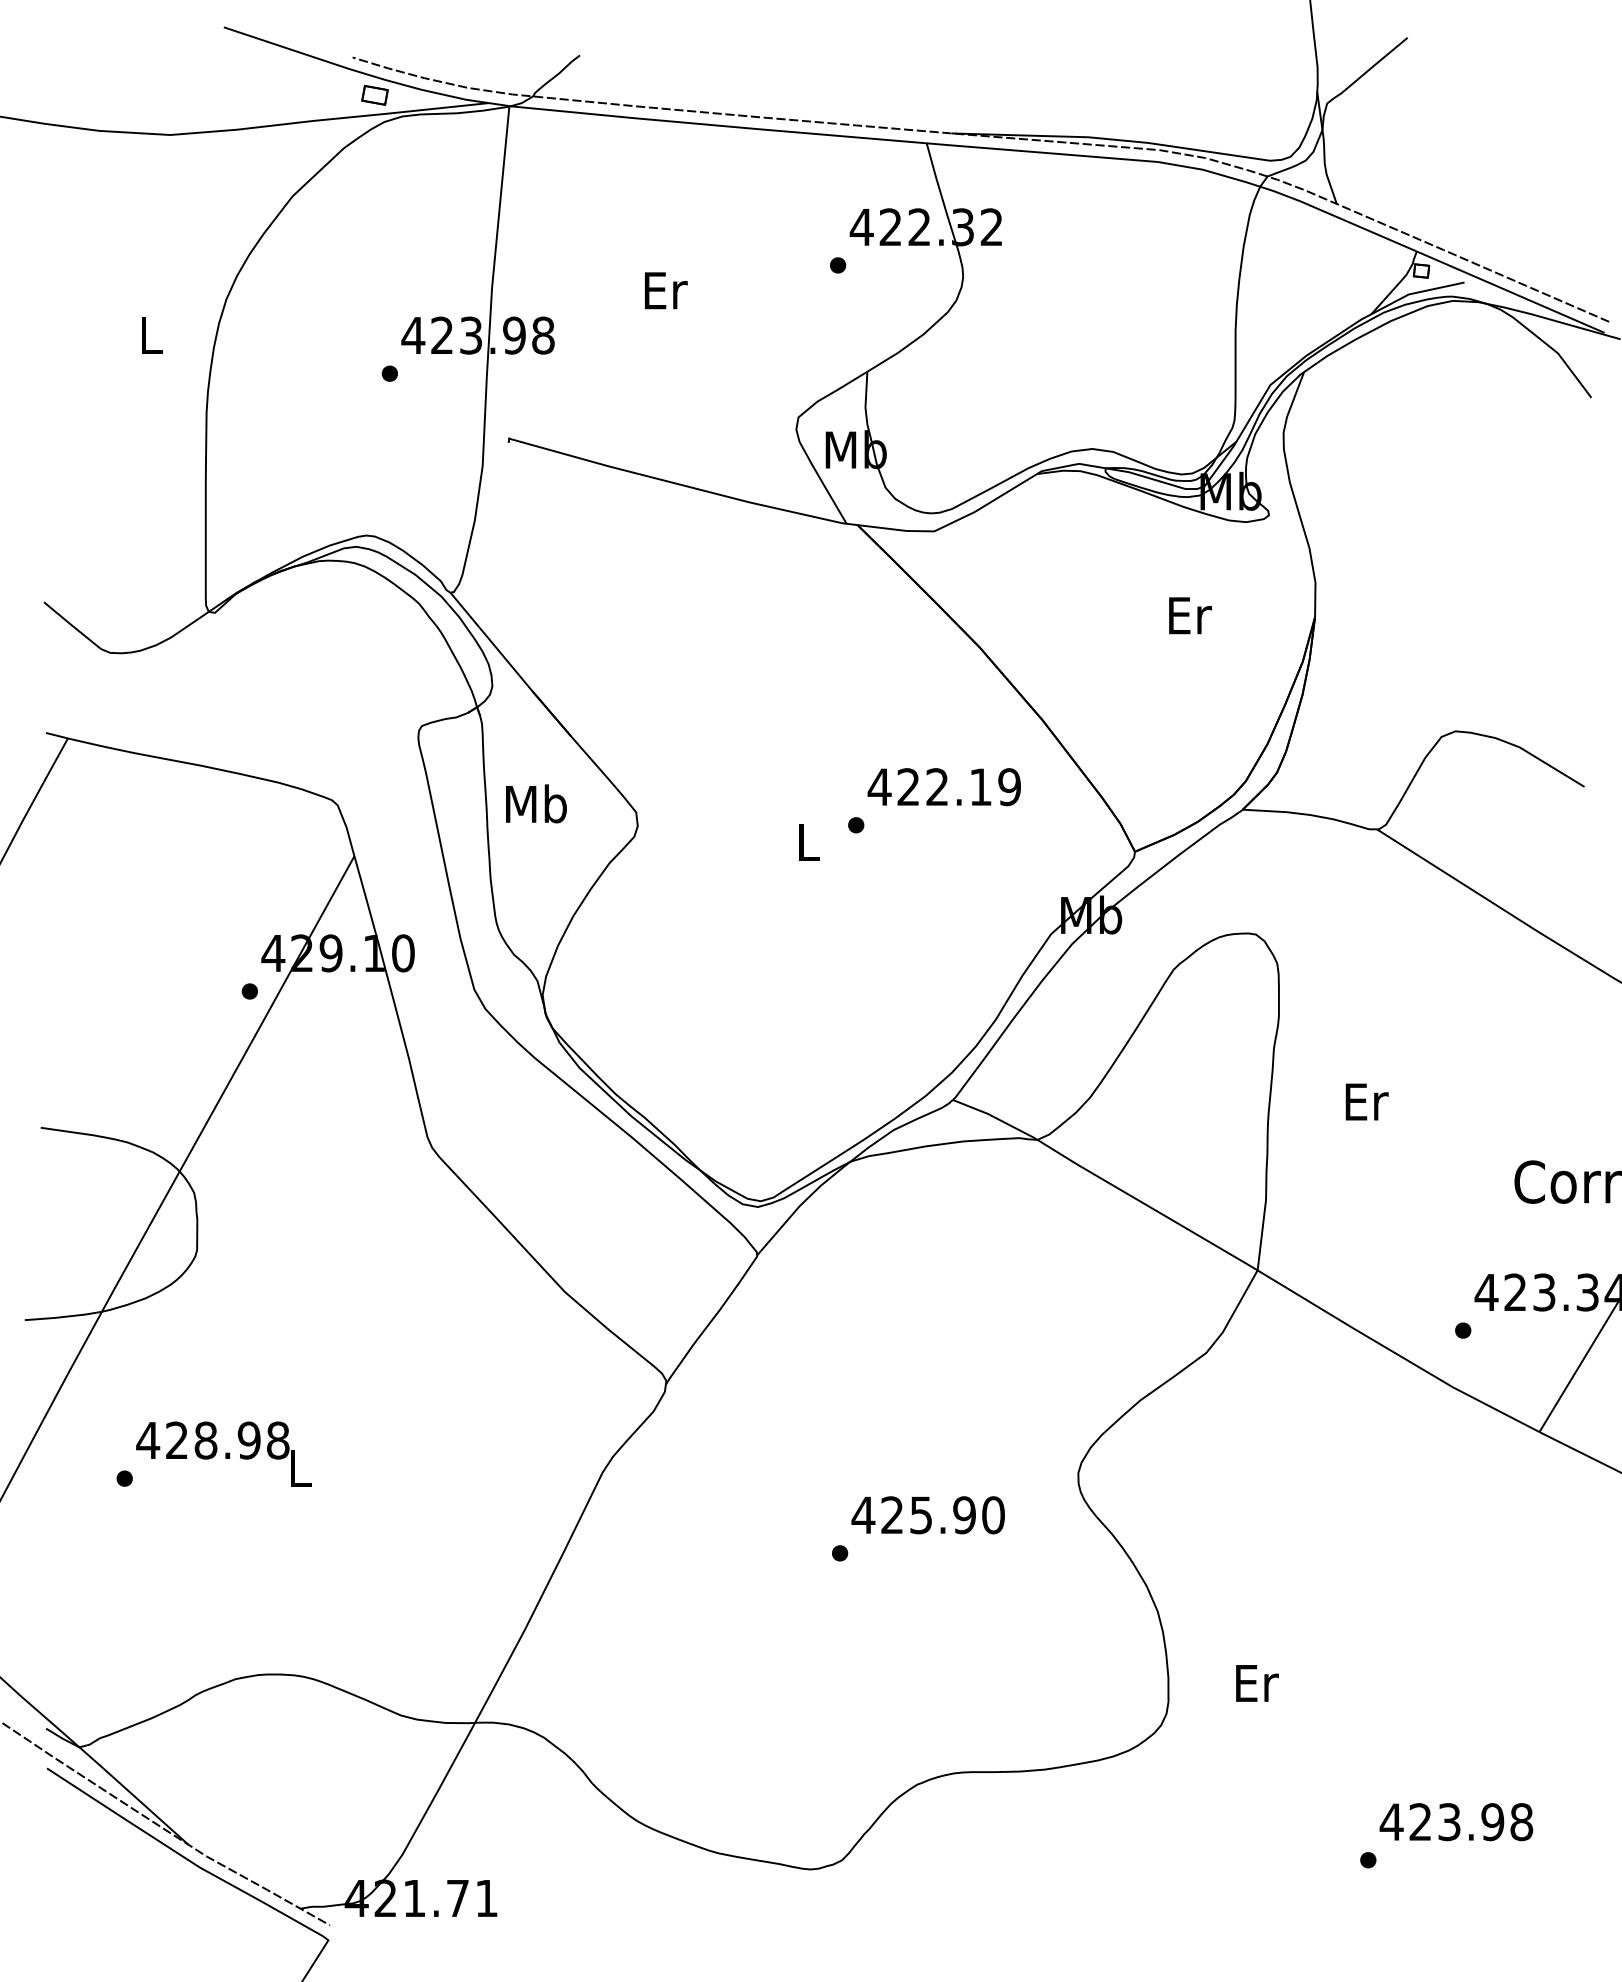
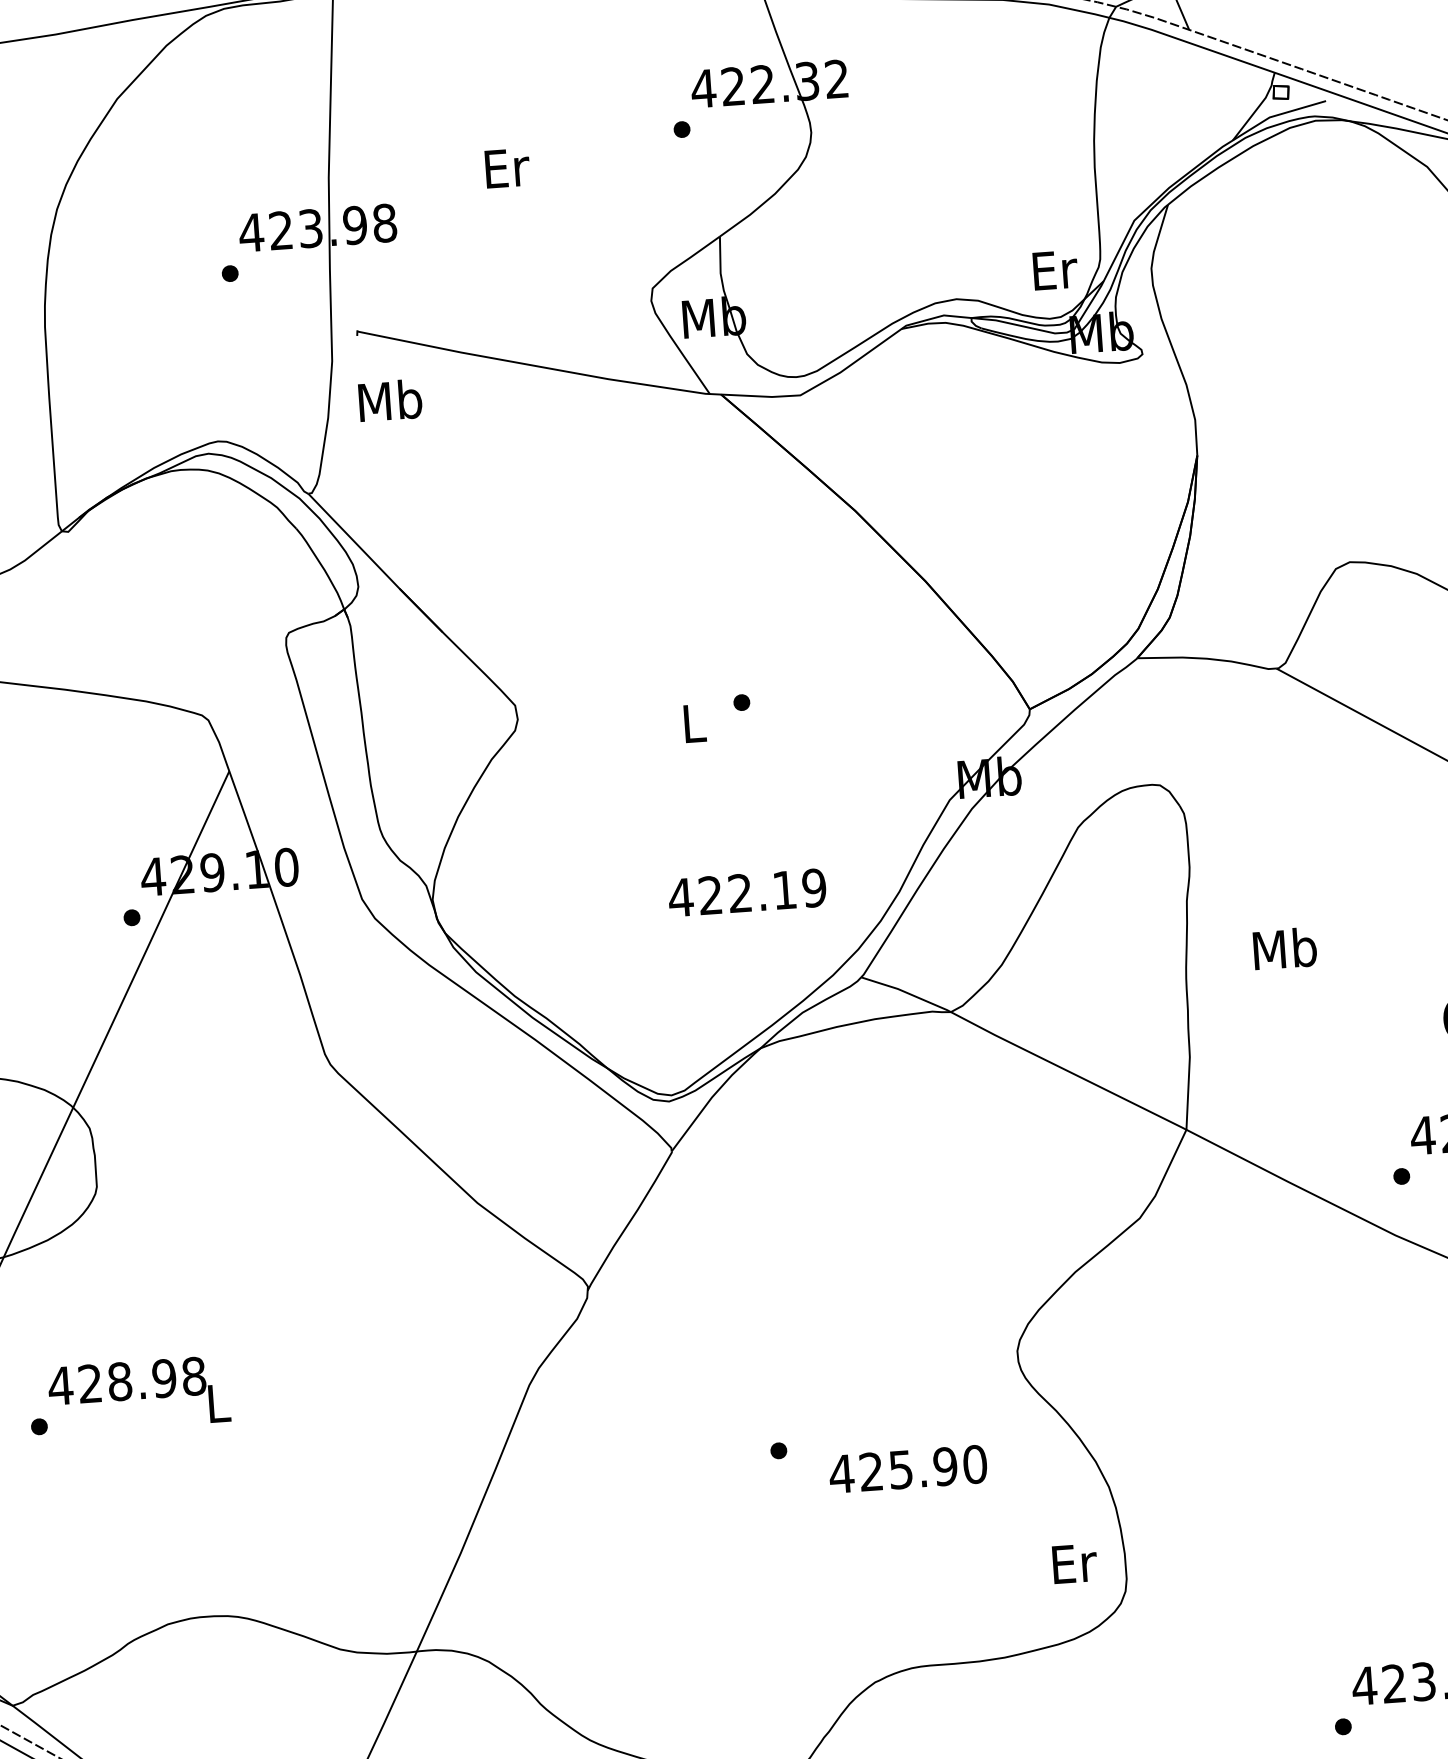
text: (1190, 615) -> (1055, 269), moved
text: (943, 787) -> (746, 893), moved
text: (536, 803) -> (390, 400), moved
text: (1365, 1101) -> (1284, 948), Er -> Mb
text: (927, 1515) -> (907, 1469), moved
text: (1257, 1683) -> (1075, 1563), moved

